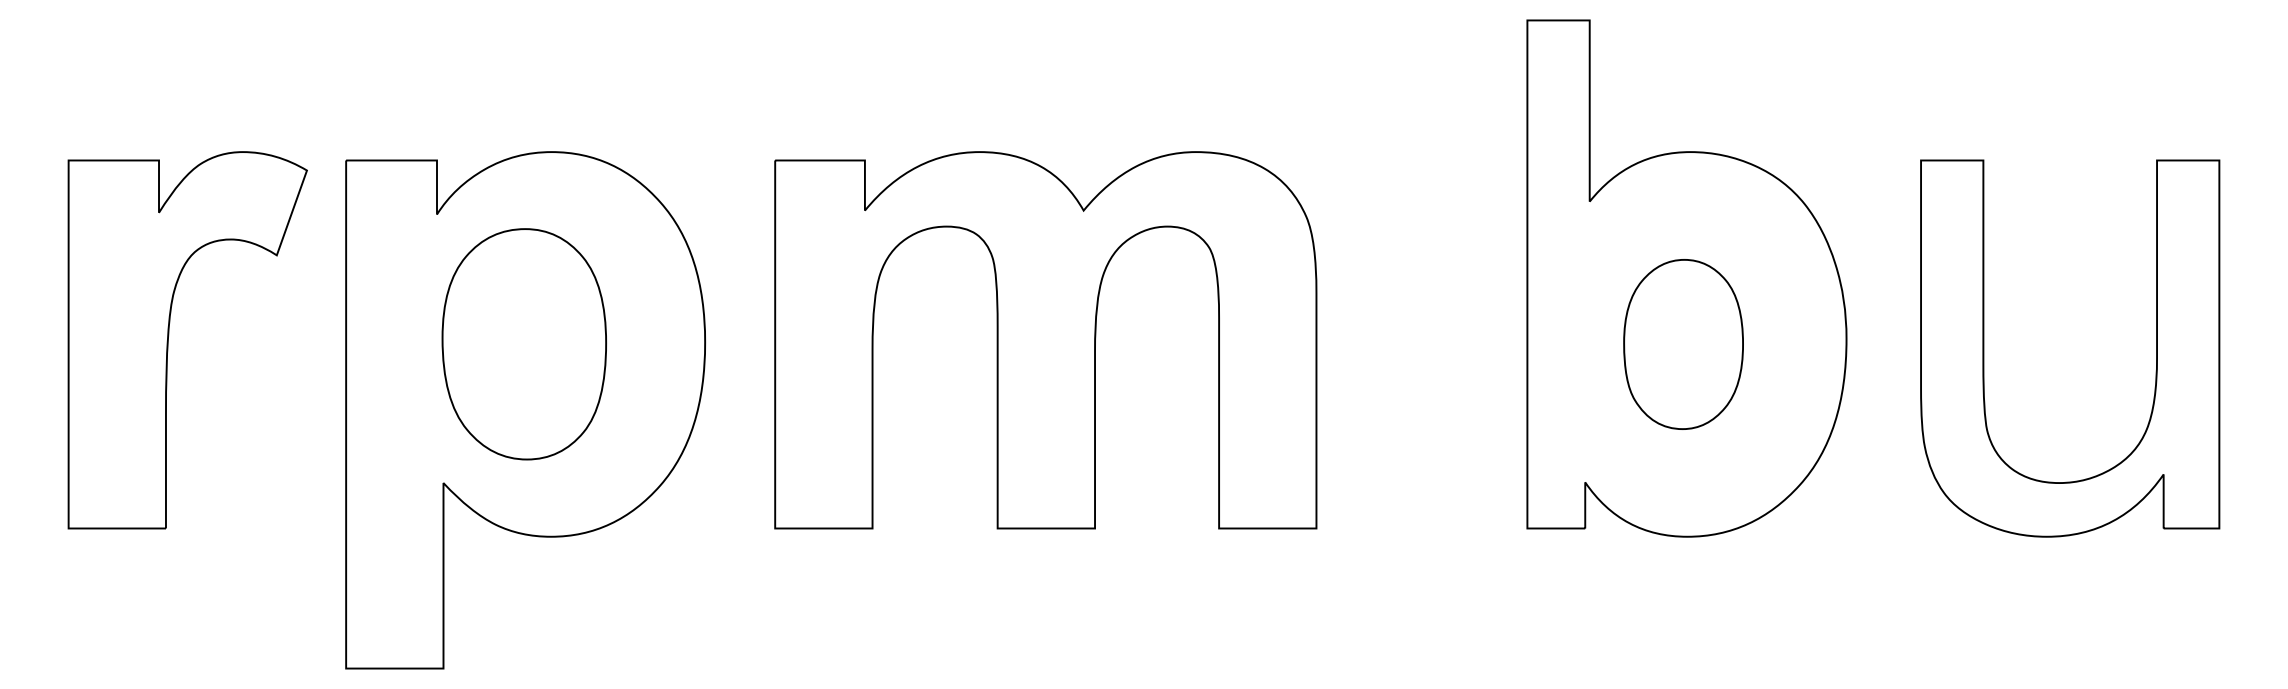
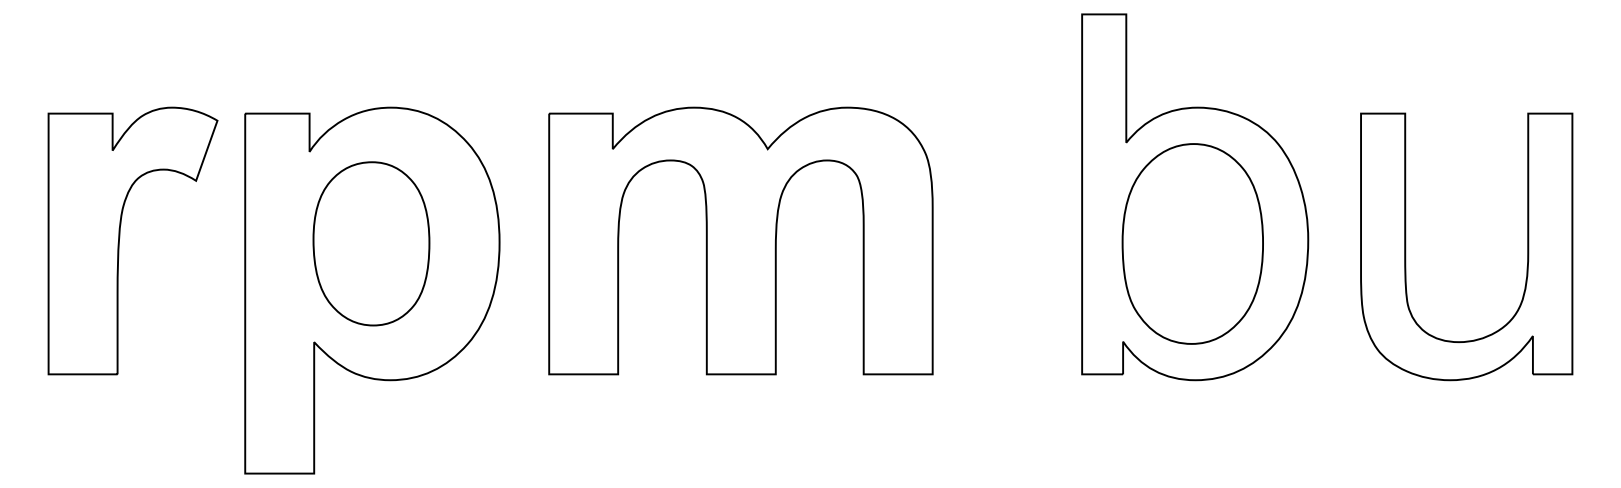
part: (1683, 344) -> (1192, 244), size x1.67

